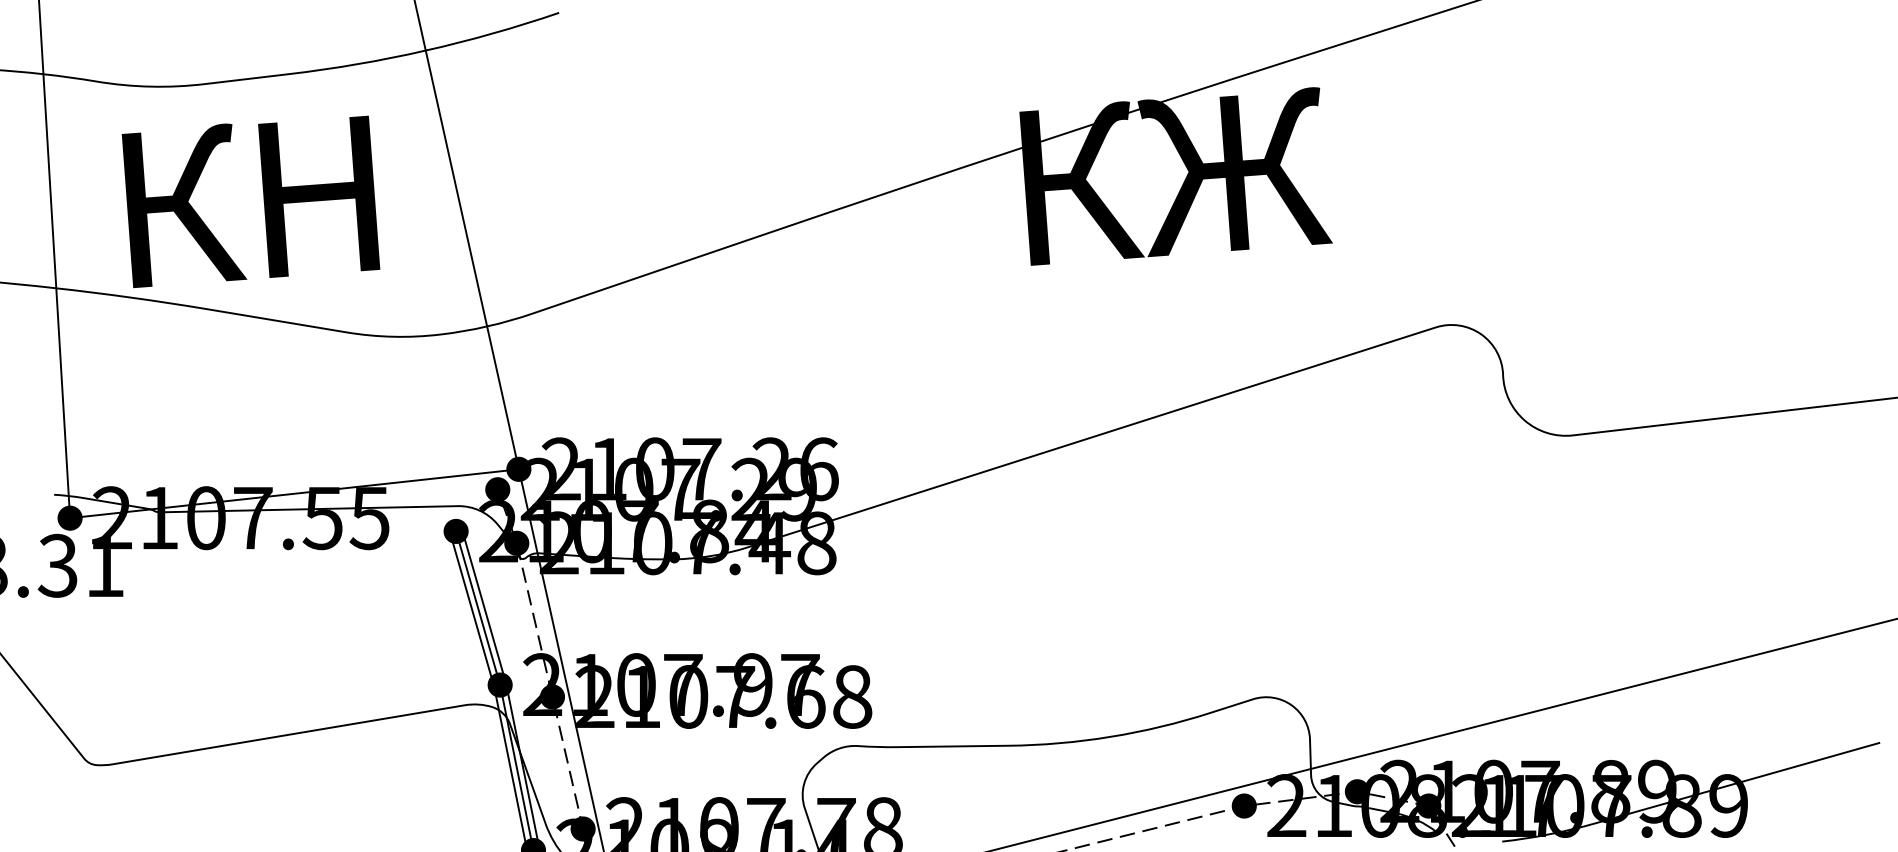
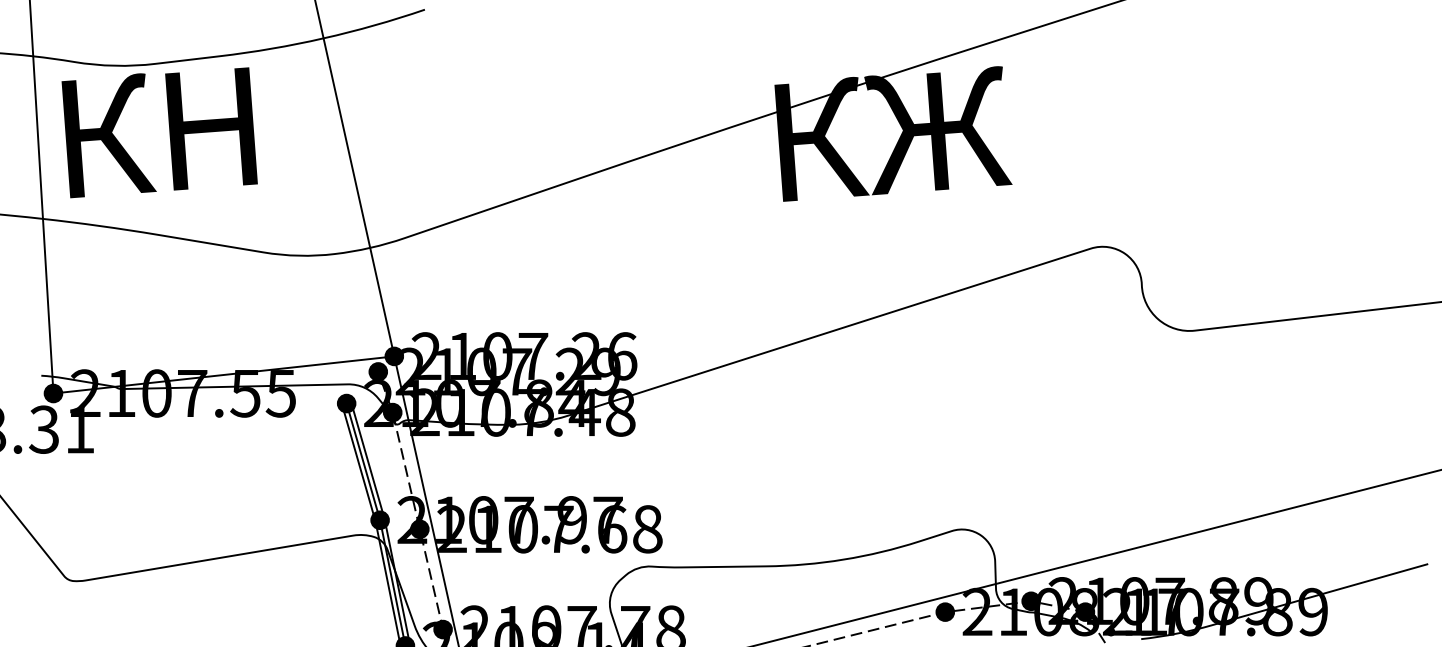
text: (250, 201) -> (159, 132), moved

